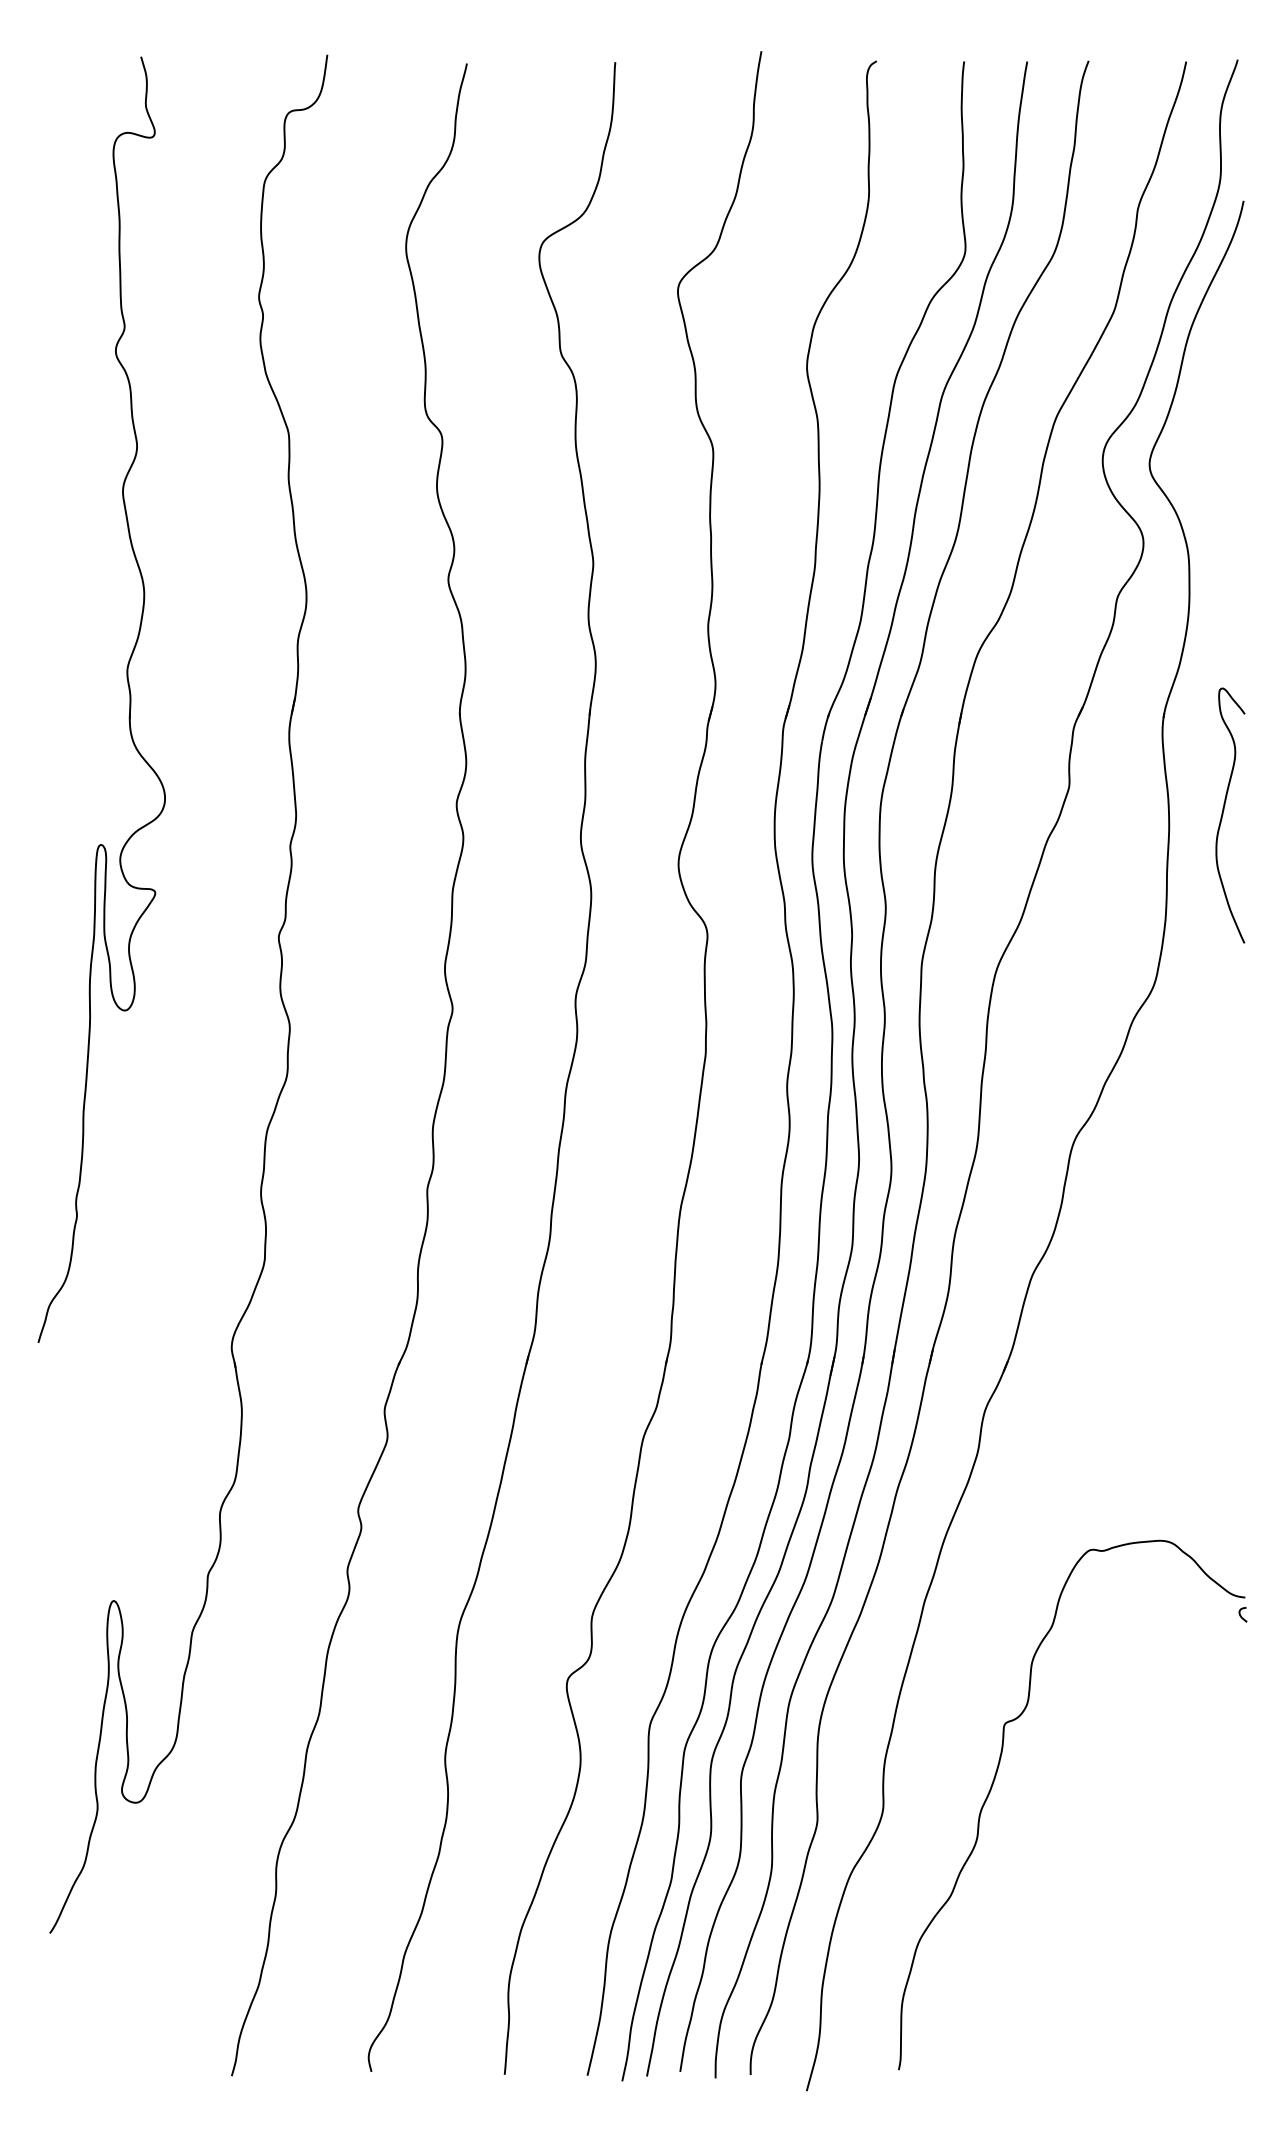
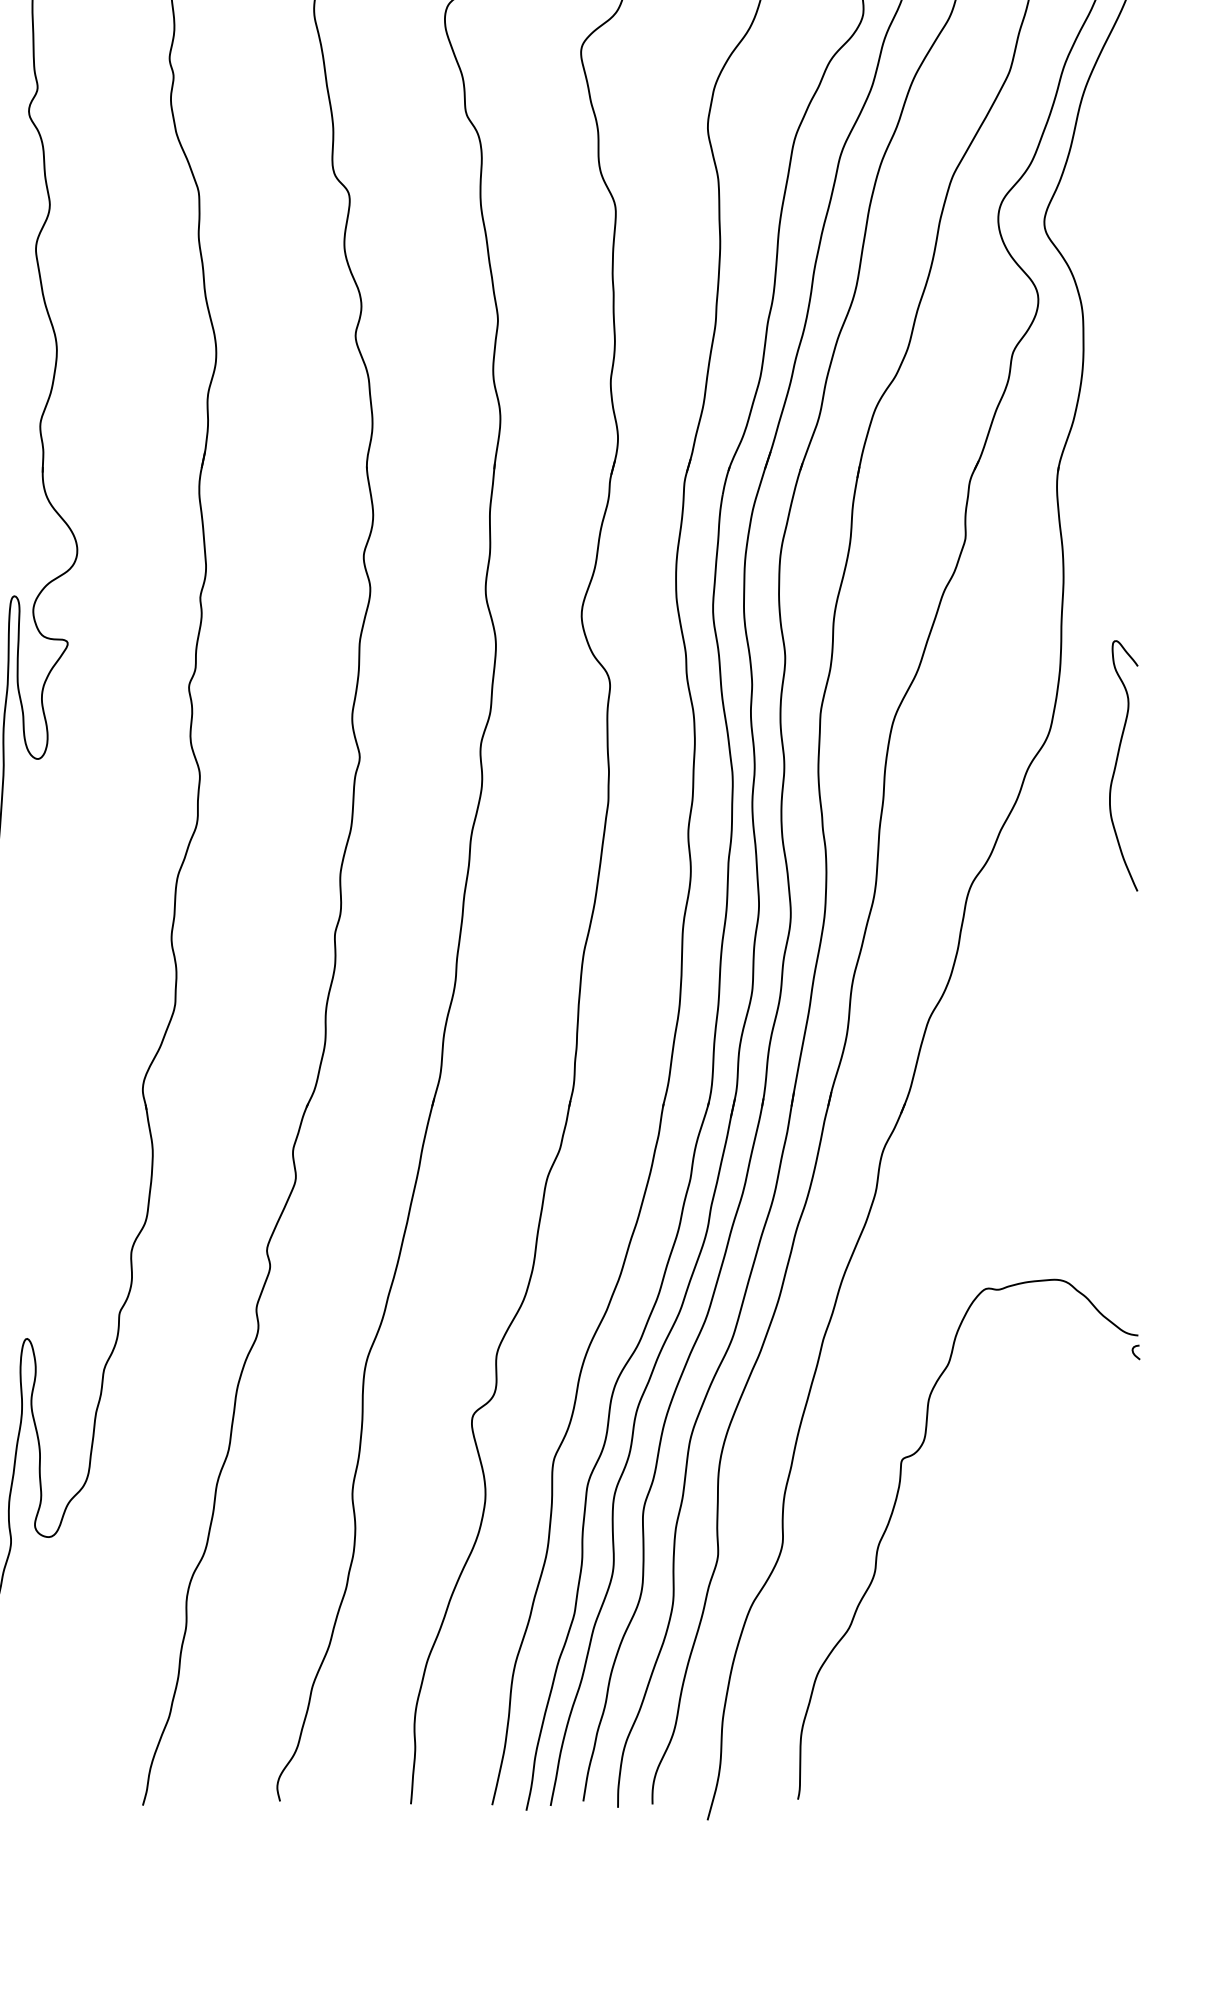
curve: (1223, 815) -> (1116, 765), moved

